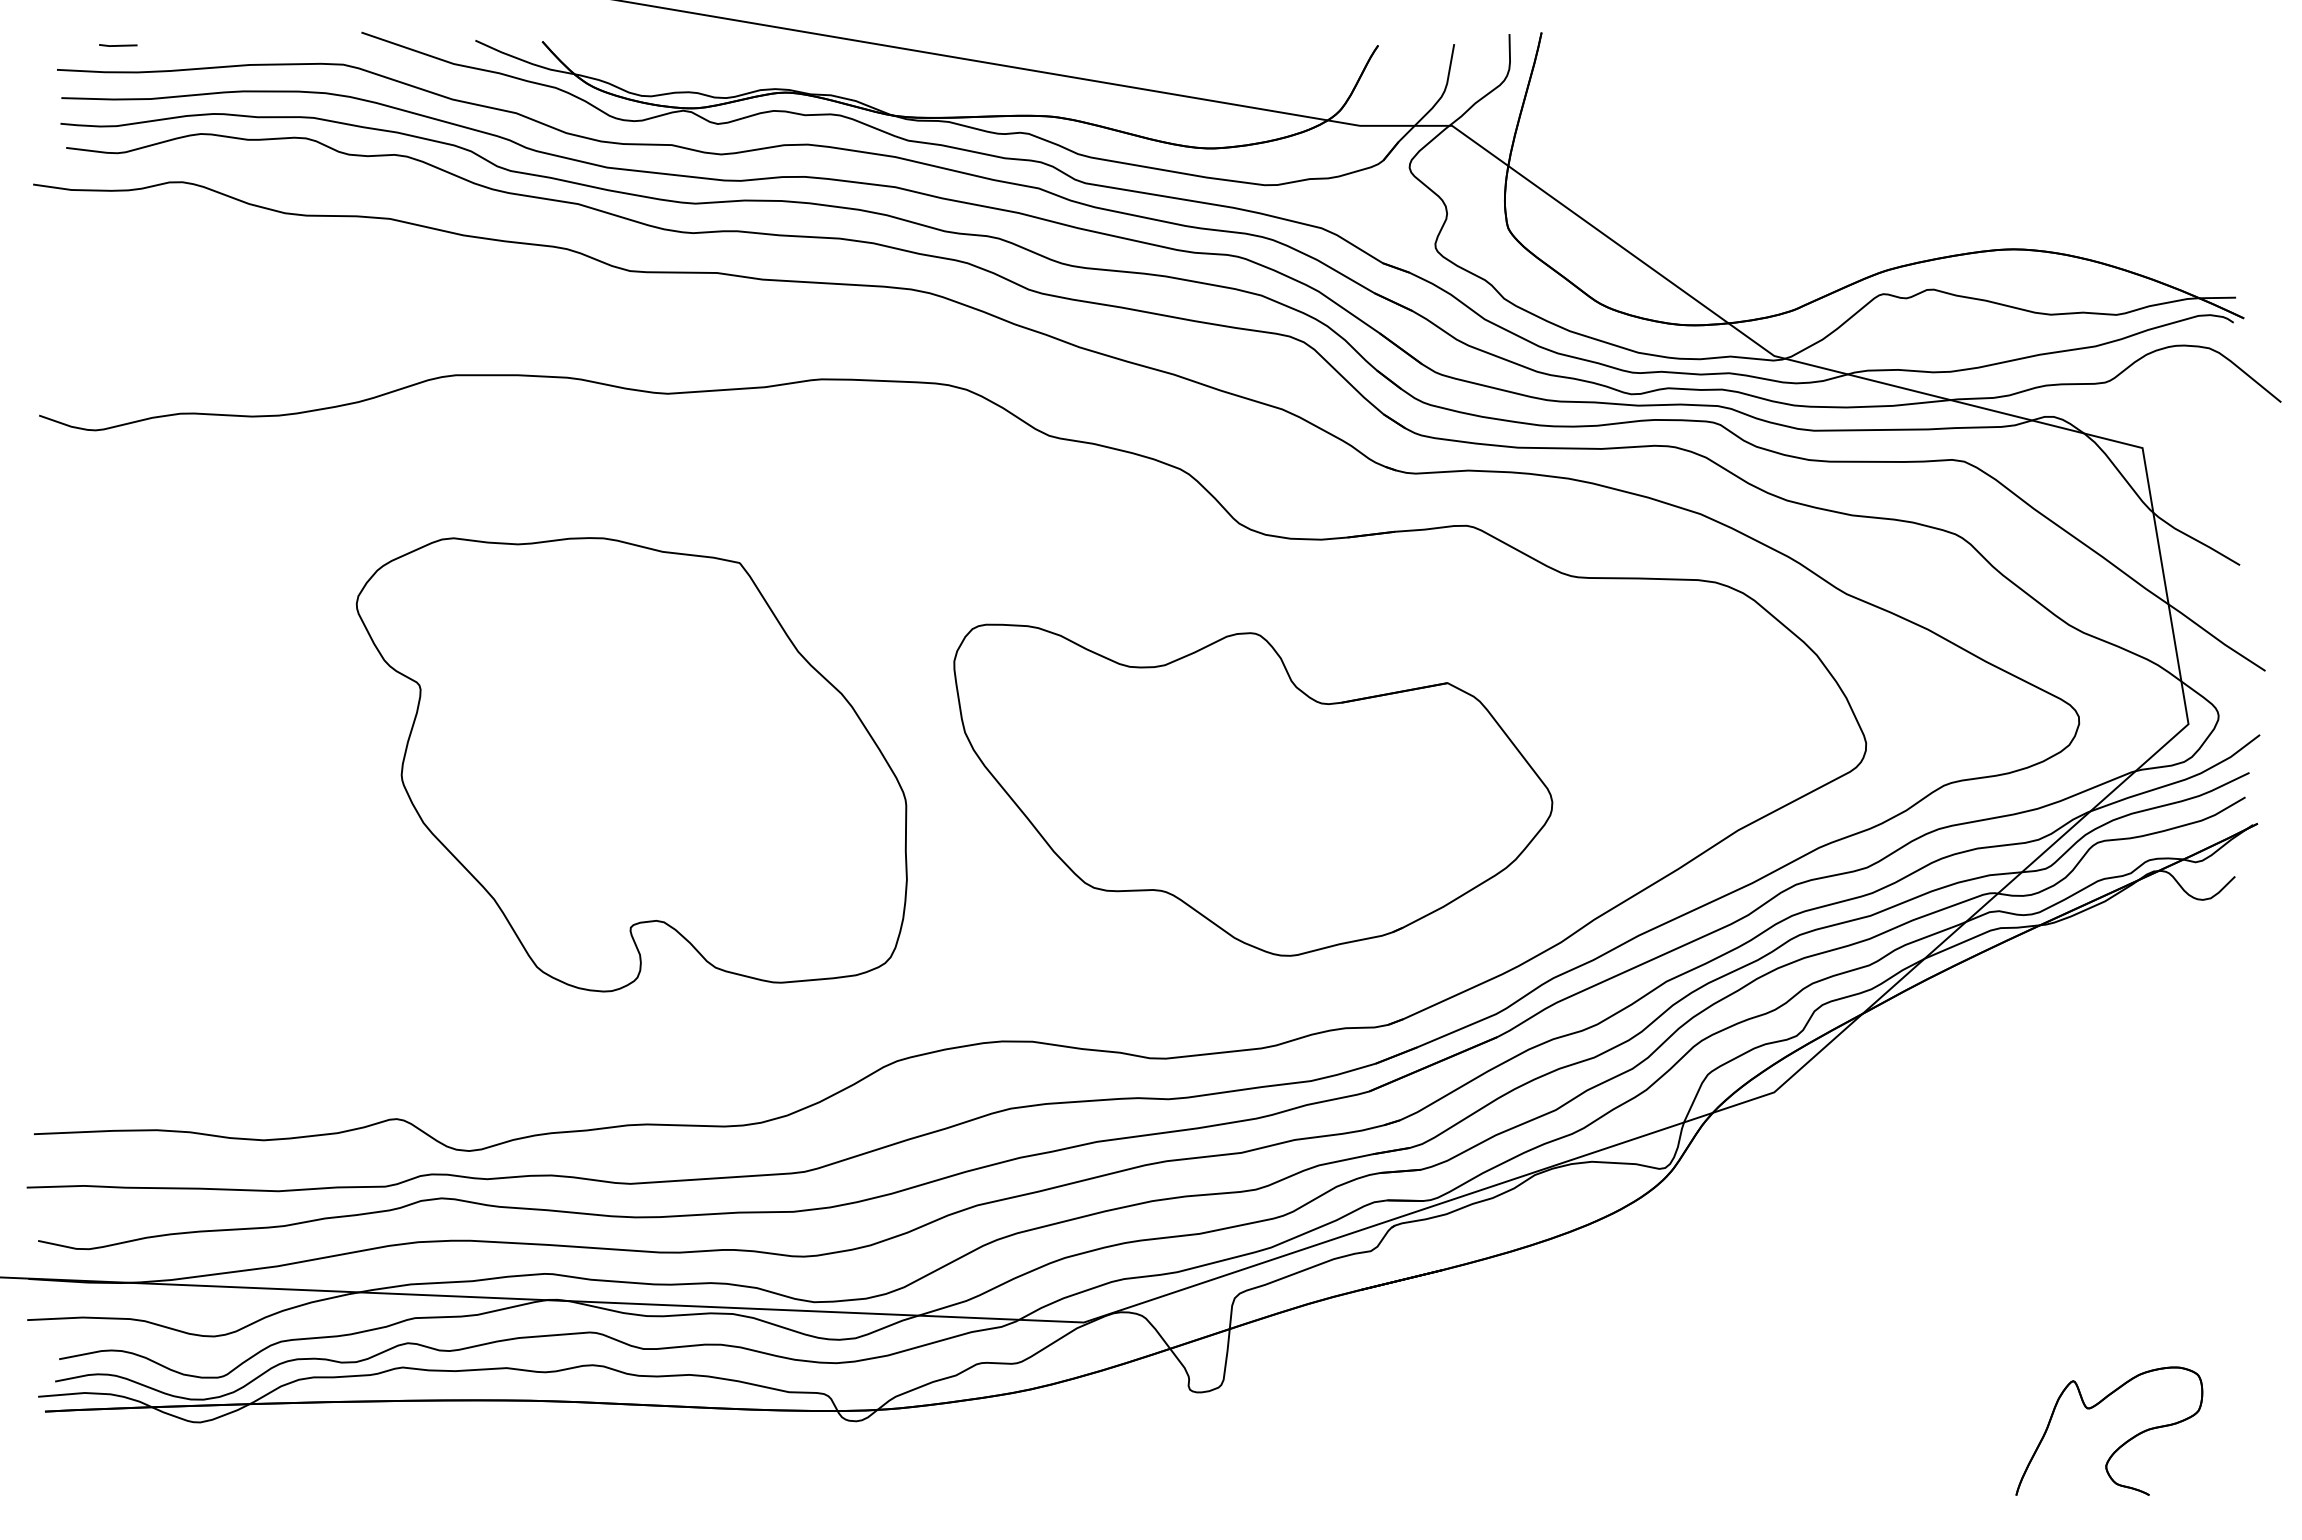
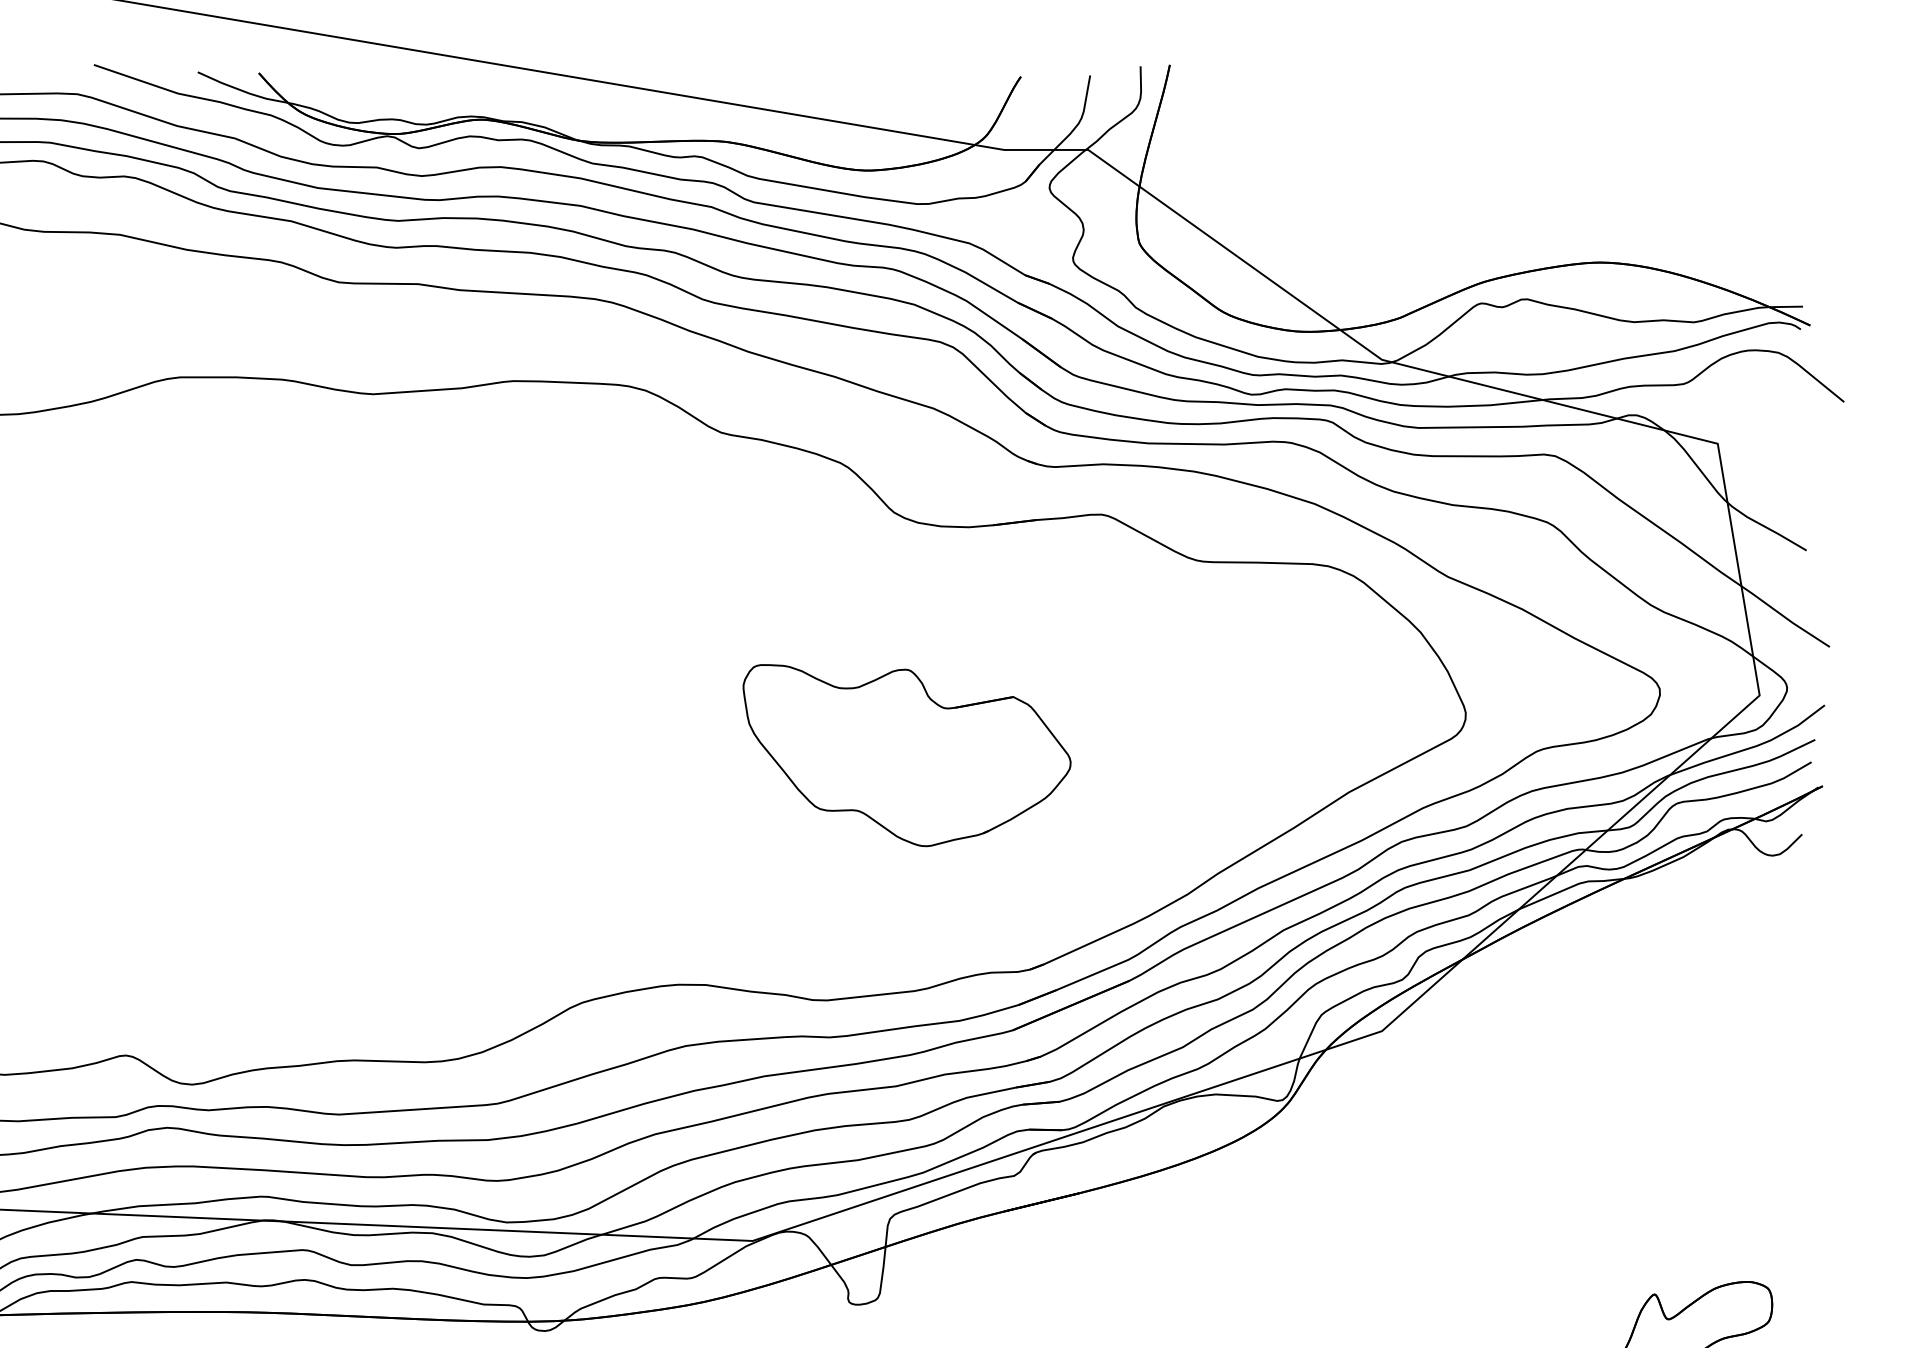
part: (631, 764) -> (340, 732), removed
part: (1253, 789) -> (907, 755), size x0.6

